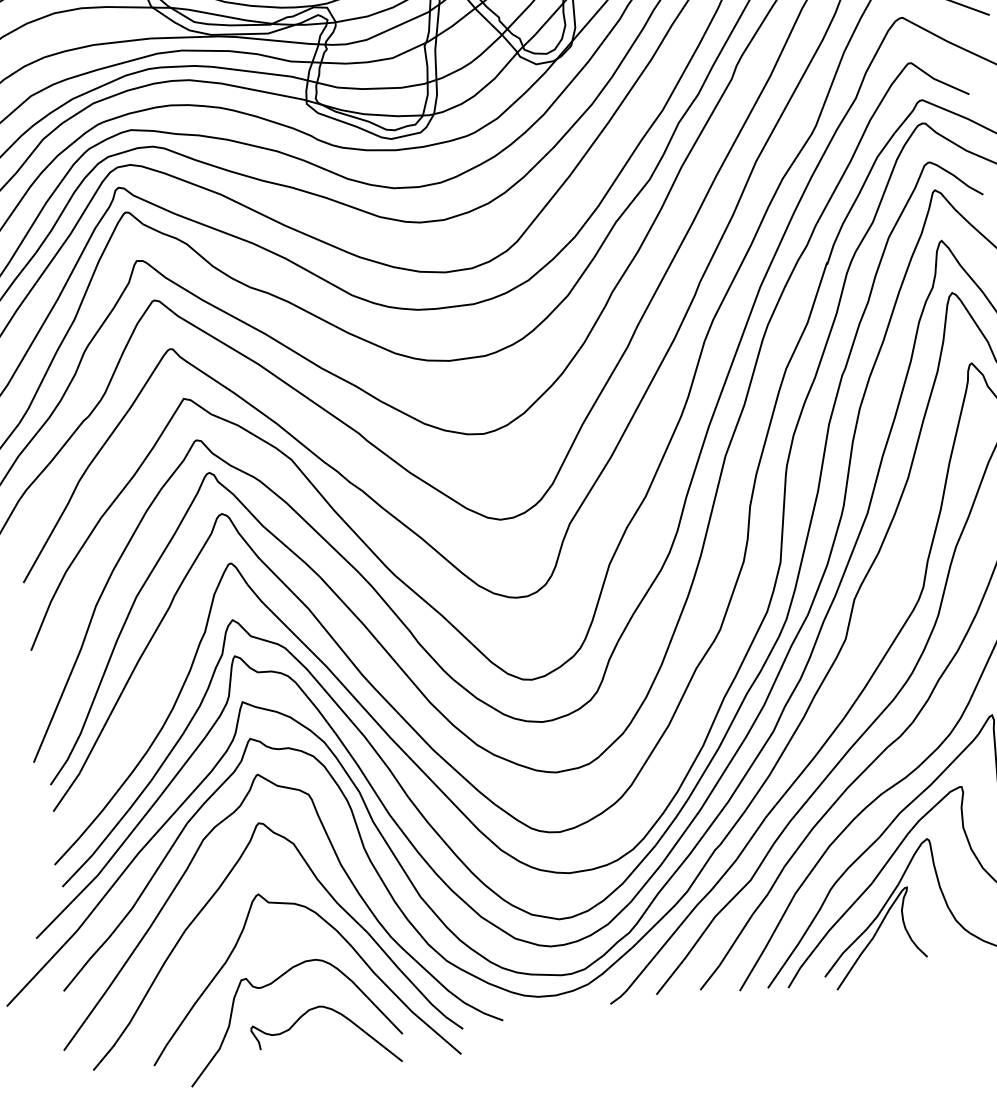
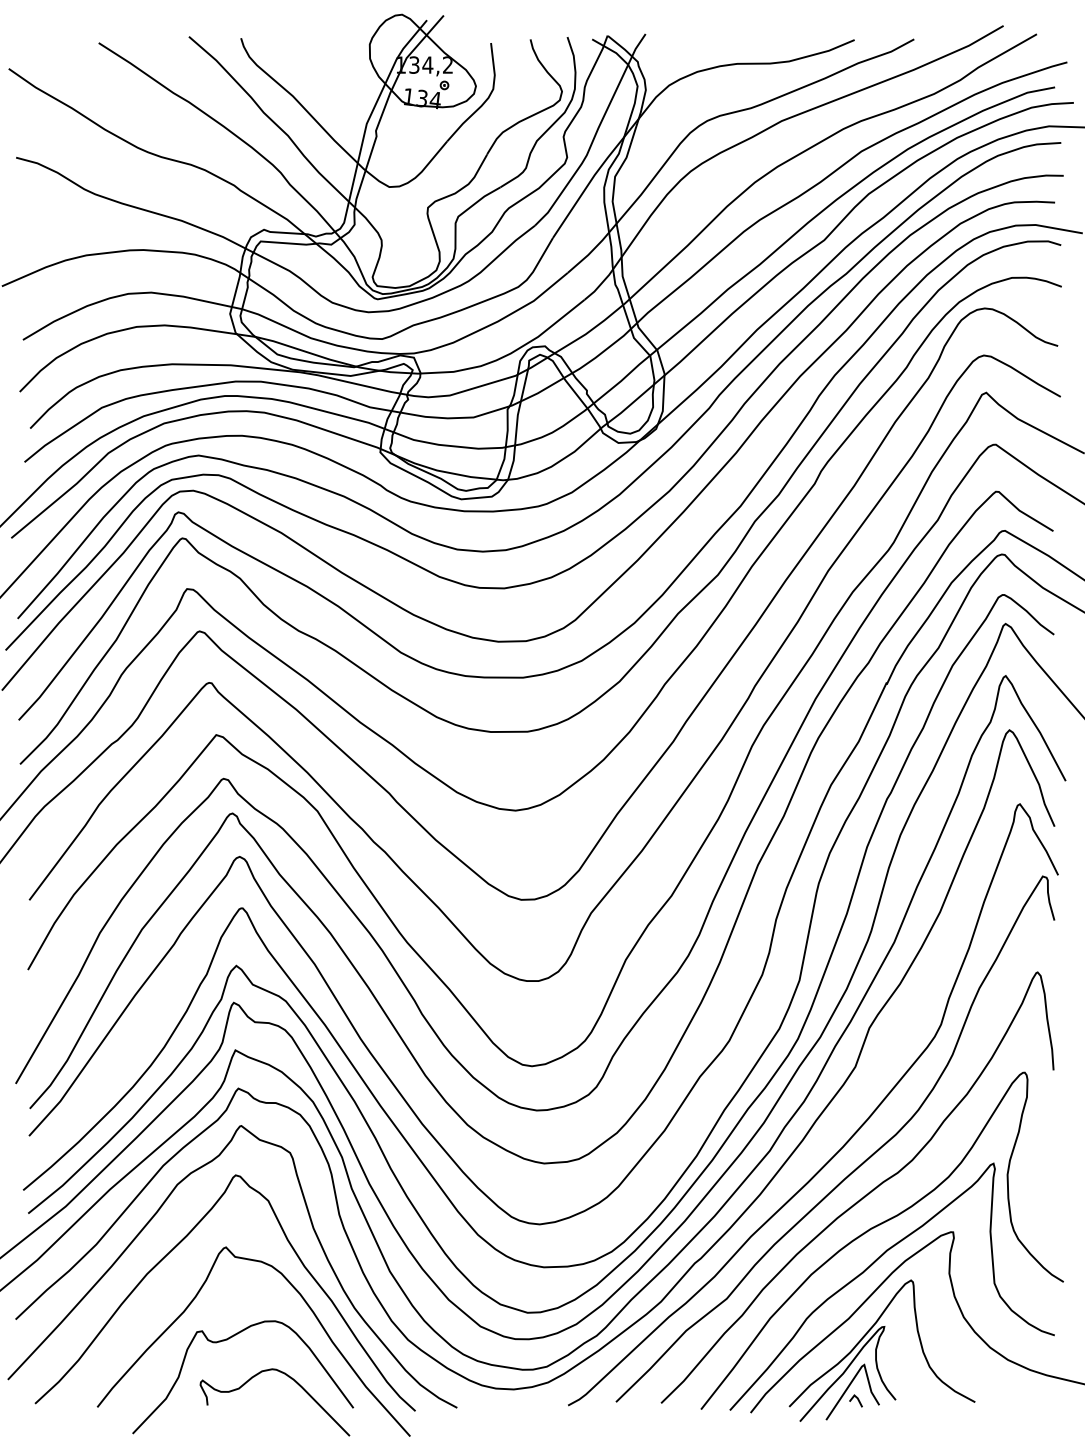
part: (884, 954) -> (852, 1391), added

